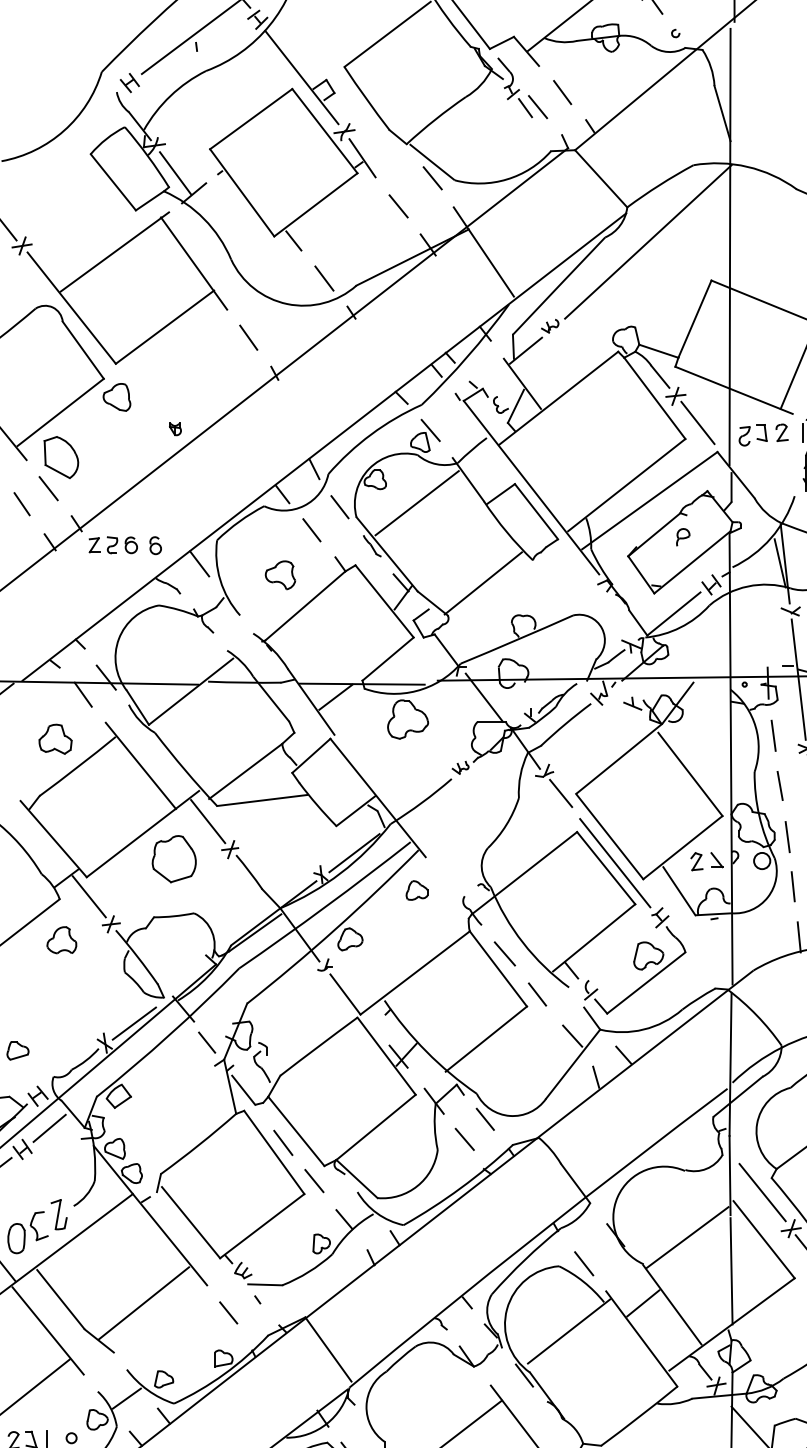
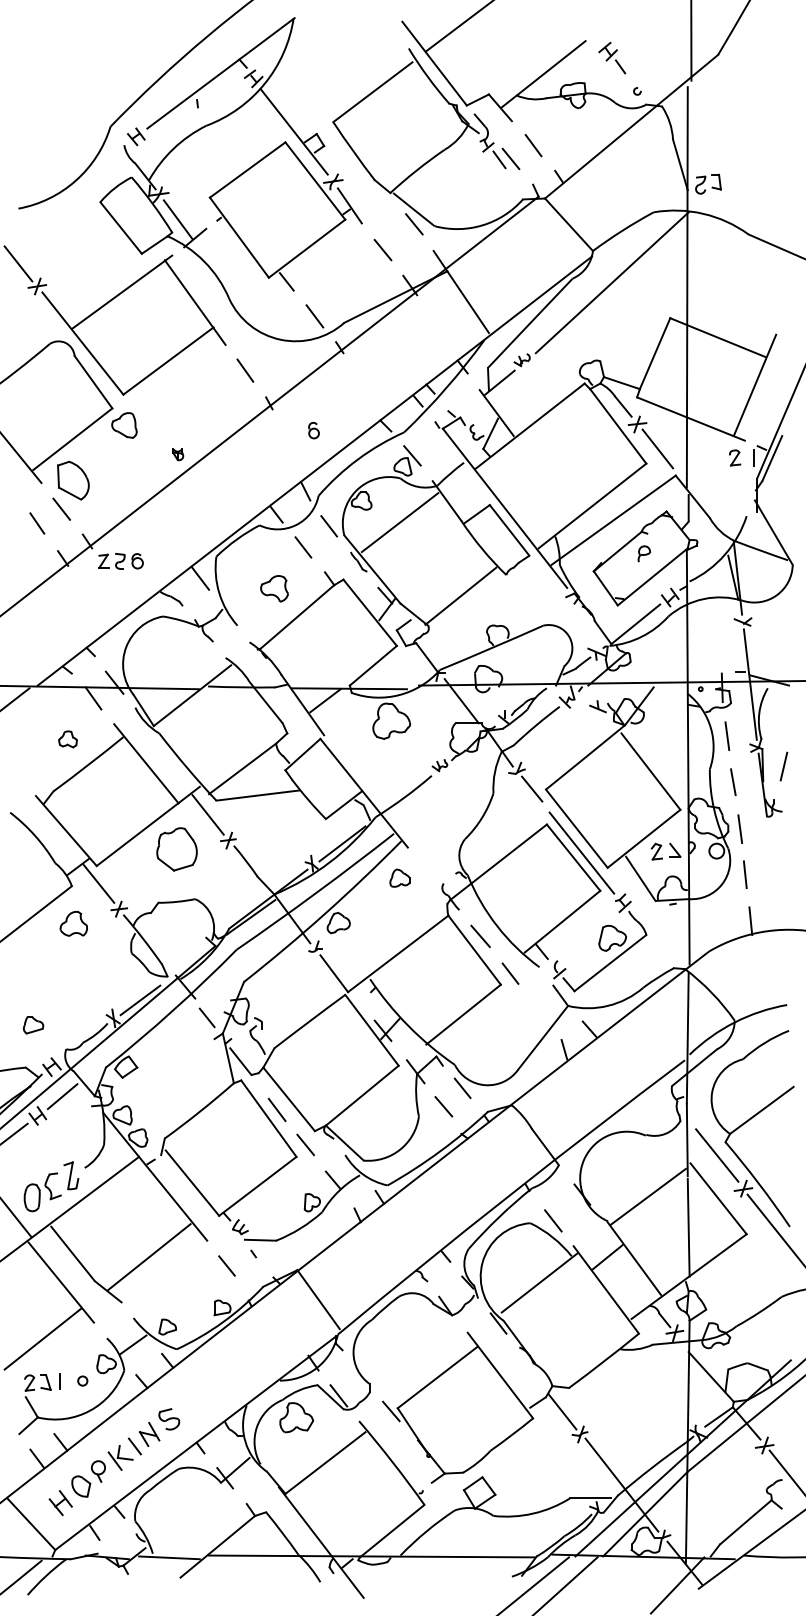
part: (753, 434) -> (708, 183), moved
part: (155, 545) -> (313, 430), moved
part: (54, 739) -> (67, 739), size x0.6
line: (572, 1035) -> (542, 1011), removed

